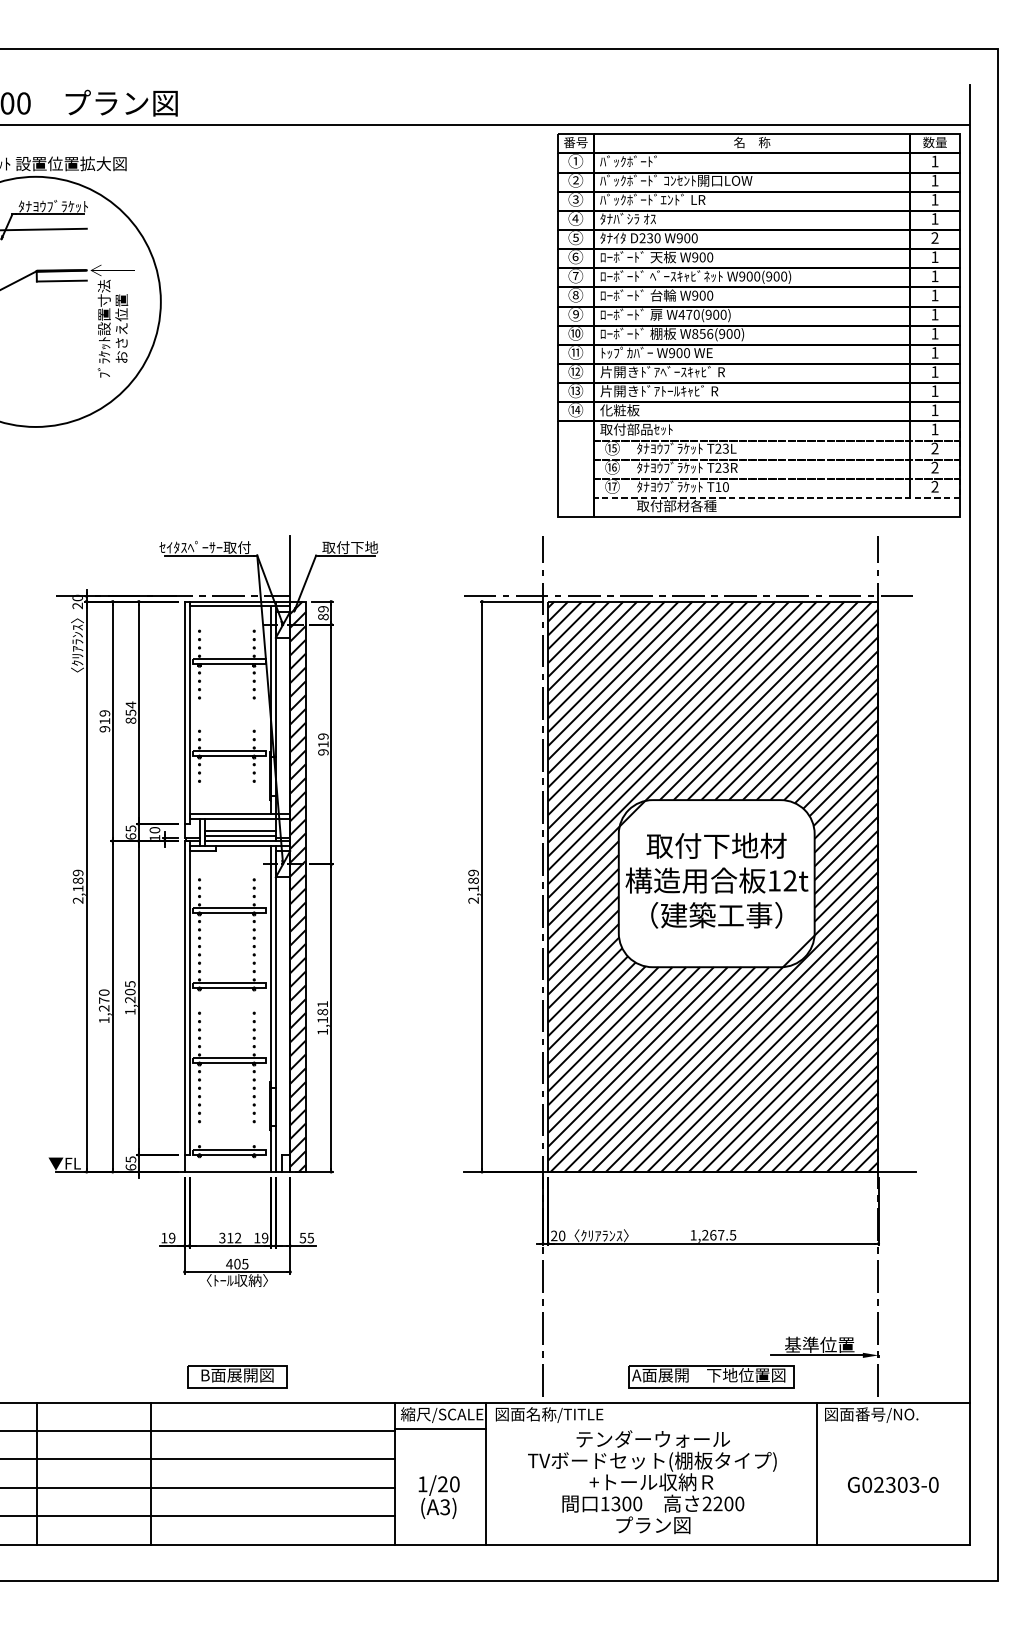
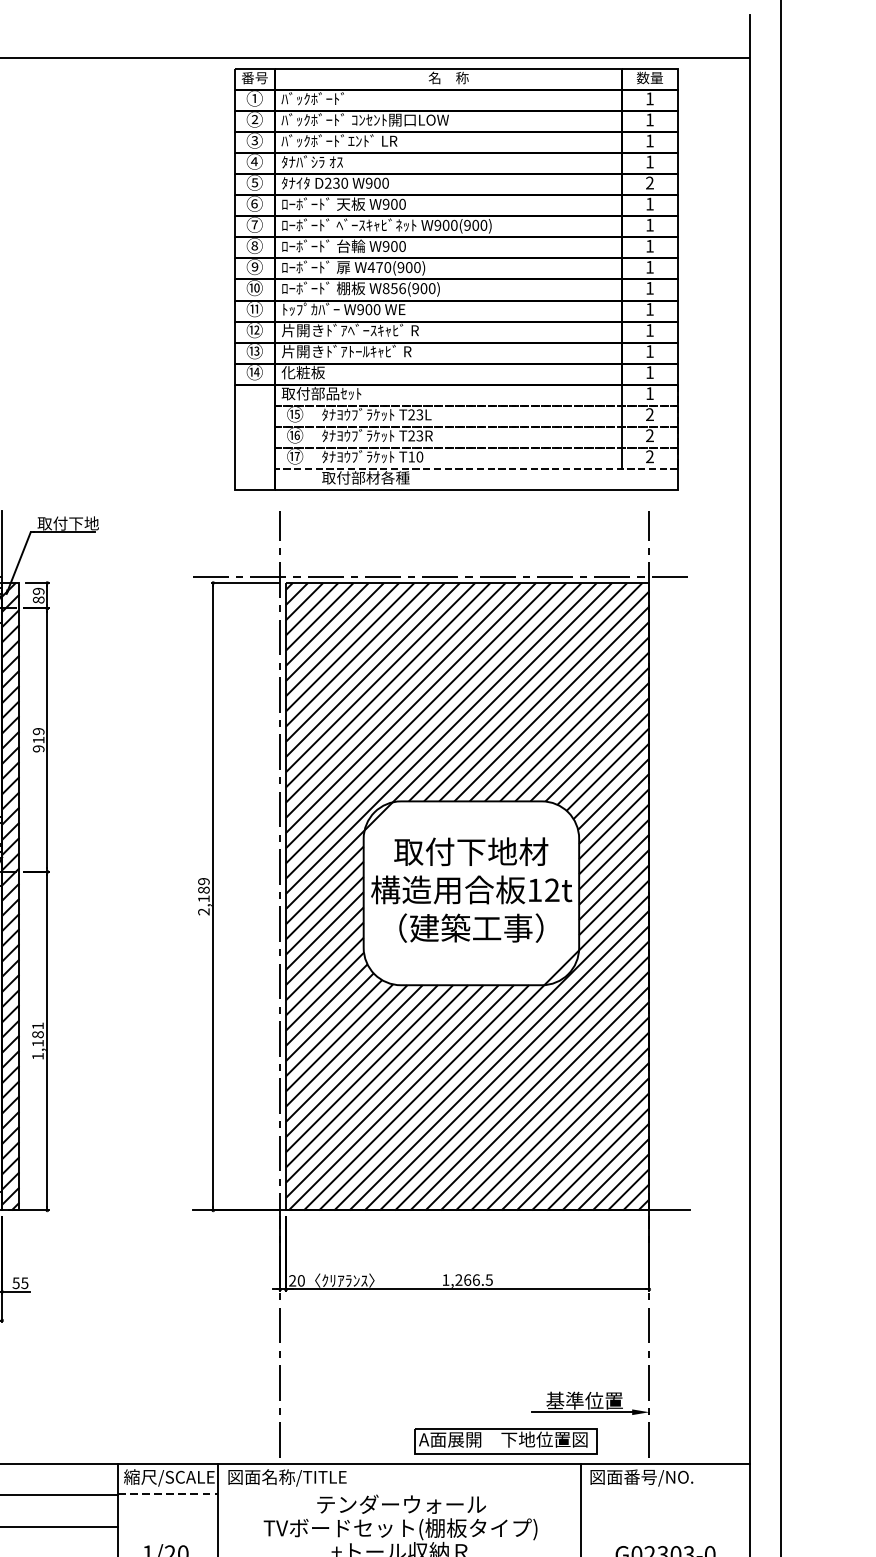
part: (758, 325) -> (455, 279), moved
text: (721, 1235) -> (476, 1280), 1,267.5 -> 1,266.5
part: (711, 1376) -> (506, 1440), moved
line: (441, 1429) -> (168, 1493), solid -> dashed

